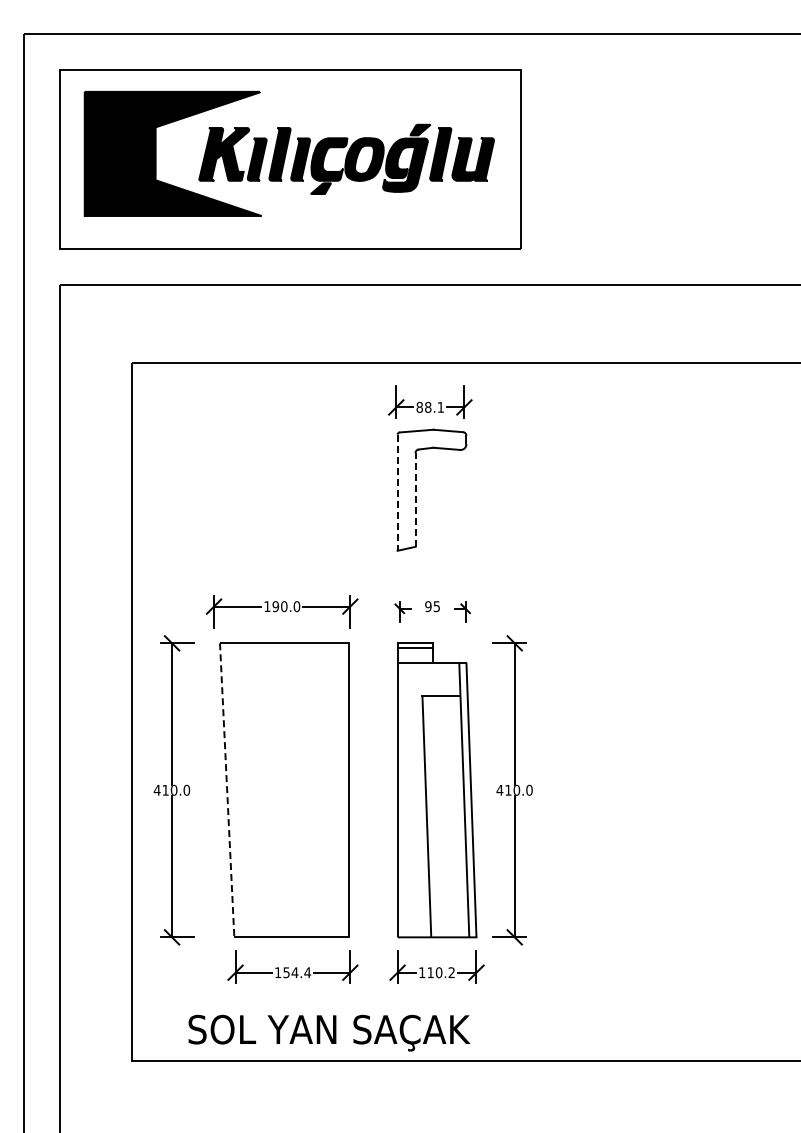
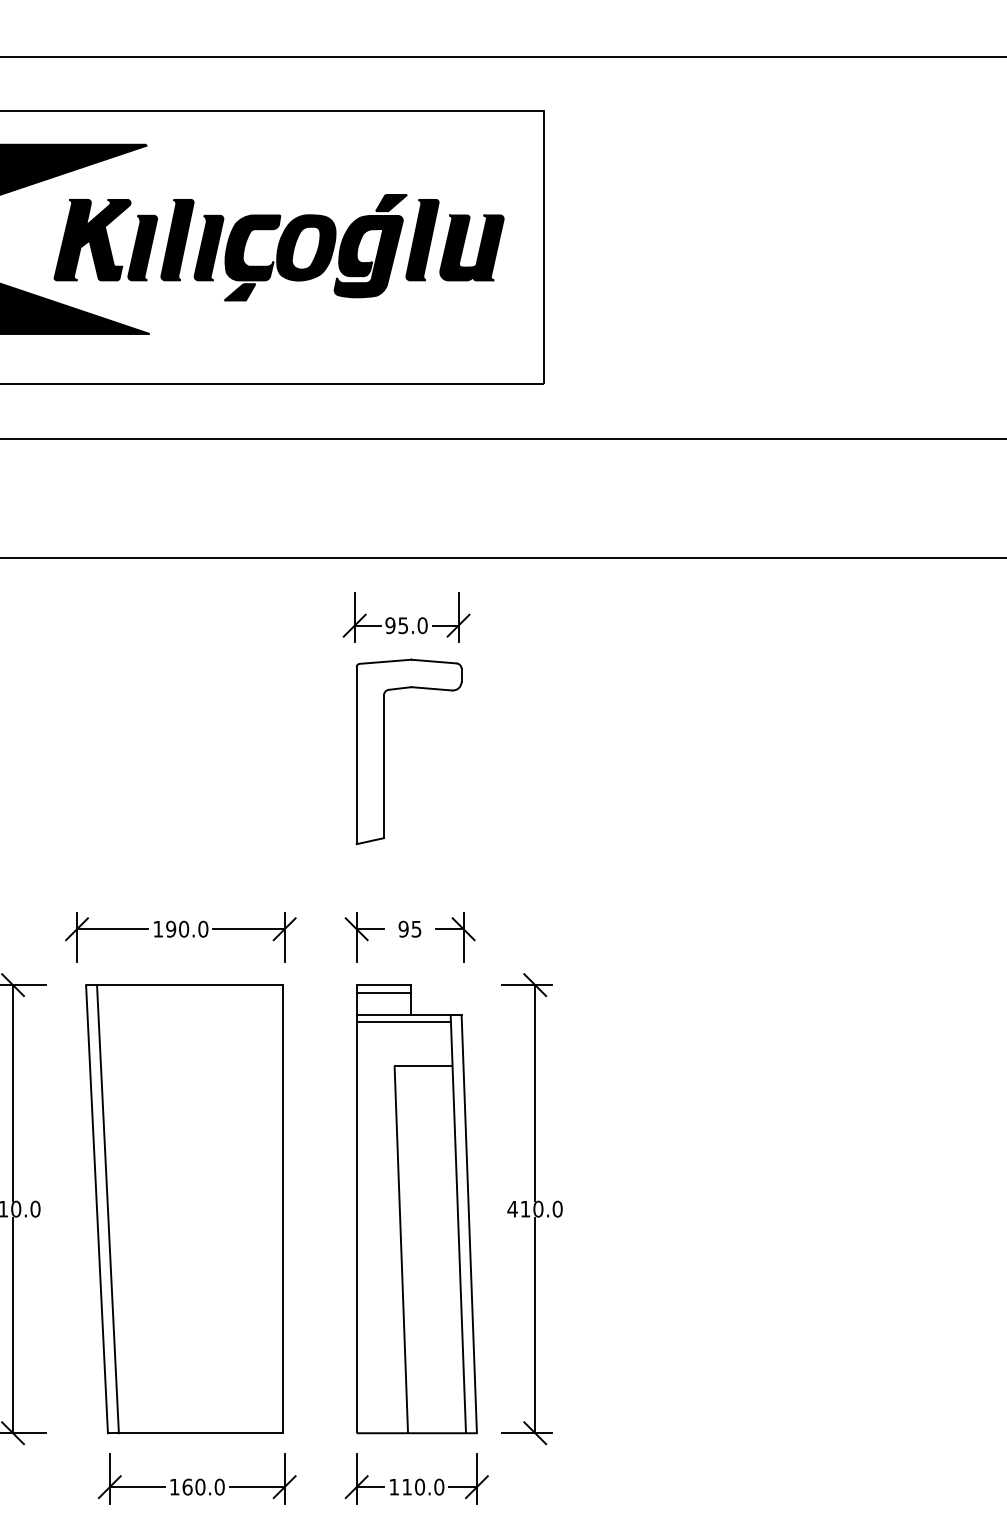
text: (430, 407) -> (406, 625), 88.1 -> 95.0
line: (397, 493) -> (356, 756), dashed -> solid
line: (415, 499) -> (383, 765), dashed -> solid
part: (402, 611) -> (364, 936), size x1.67
part: (462, 611) -> (455, 936), size x1.67
line: (428, 667) -> (403, 1022), added
line: (227, 790) -> (97, 1209), dashed -> solid
line: (234, 790) -> (108, 1209), added
text: (297, 972) -> (204, 1486), 154.4 -> 160.0
text: (451, 972) -> (438, 1486), 110.2 -> 110.0

